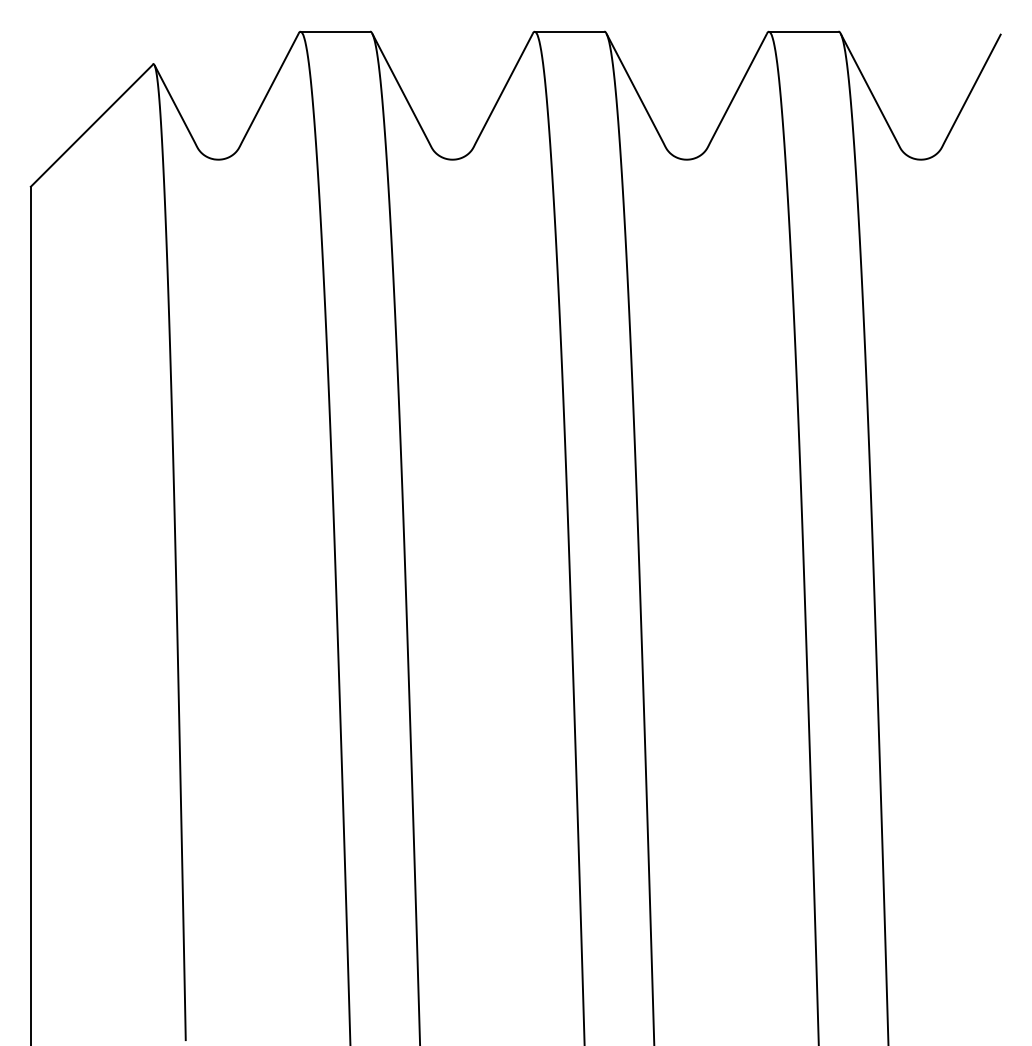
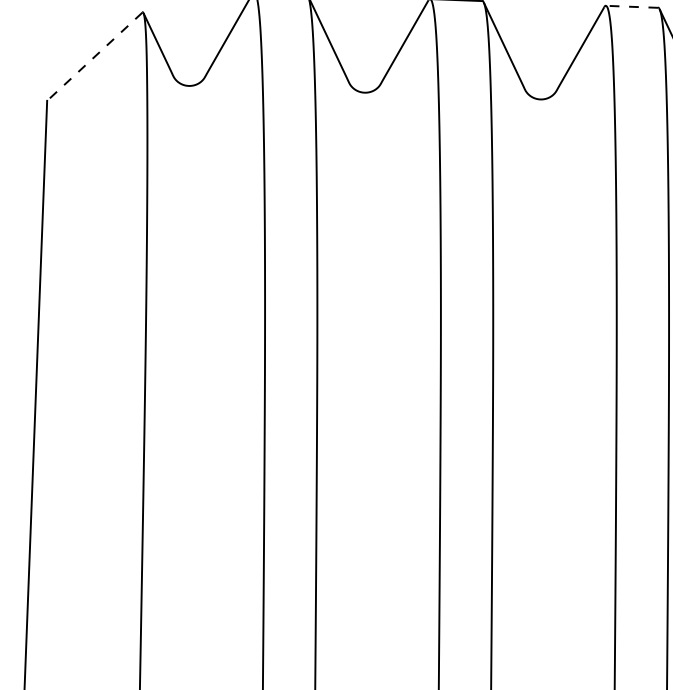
line: (803, 31) -> (631, 6), solid -> dashed
line: (91, 126) -> (94, 57), solid -> dashed

